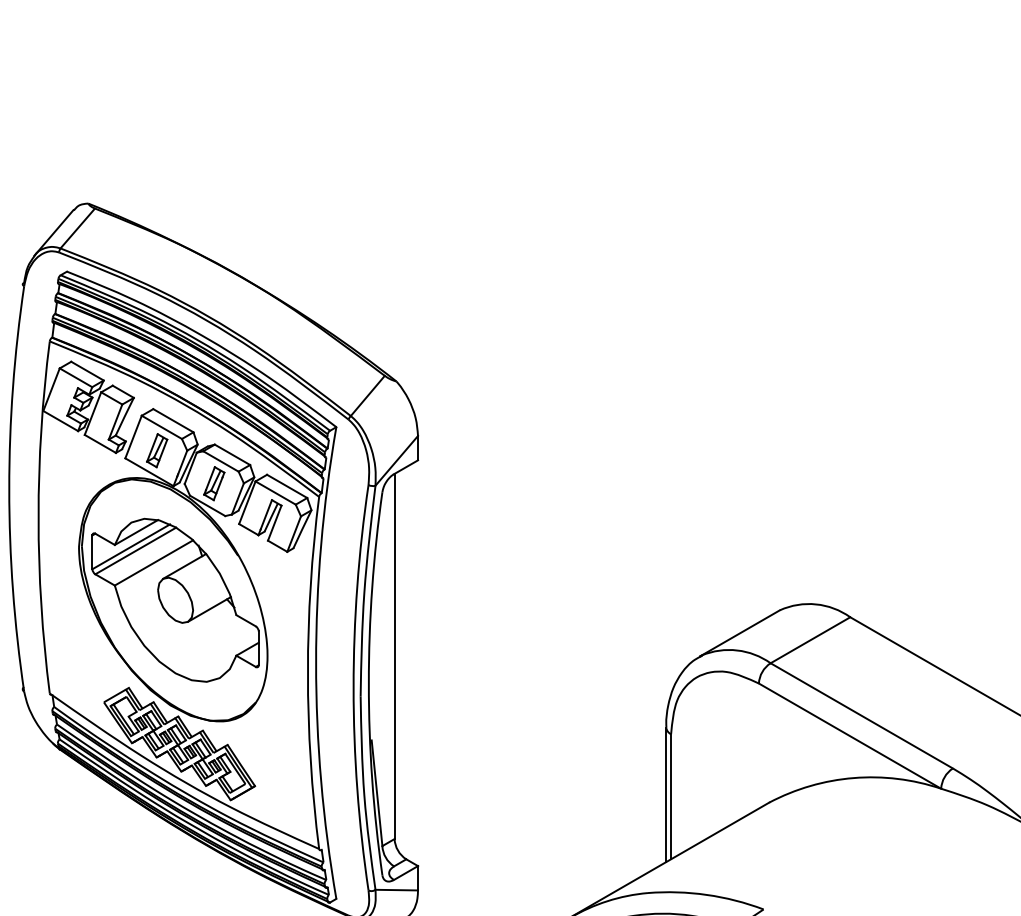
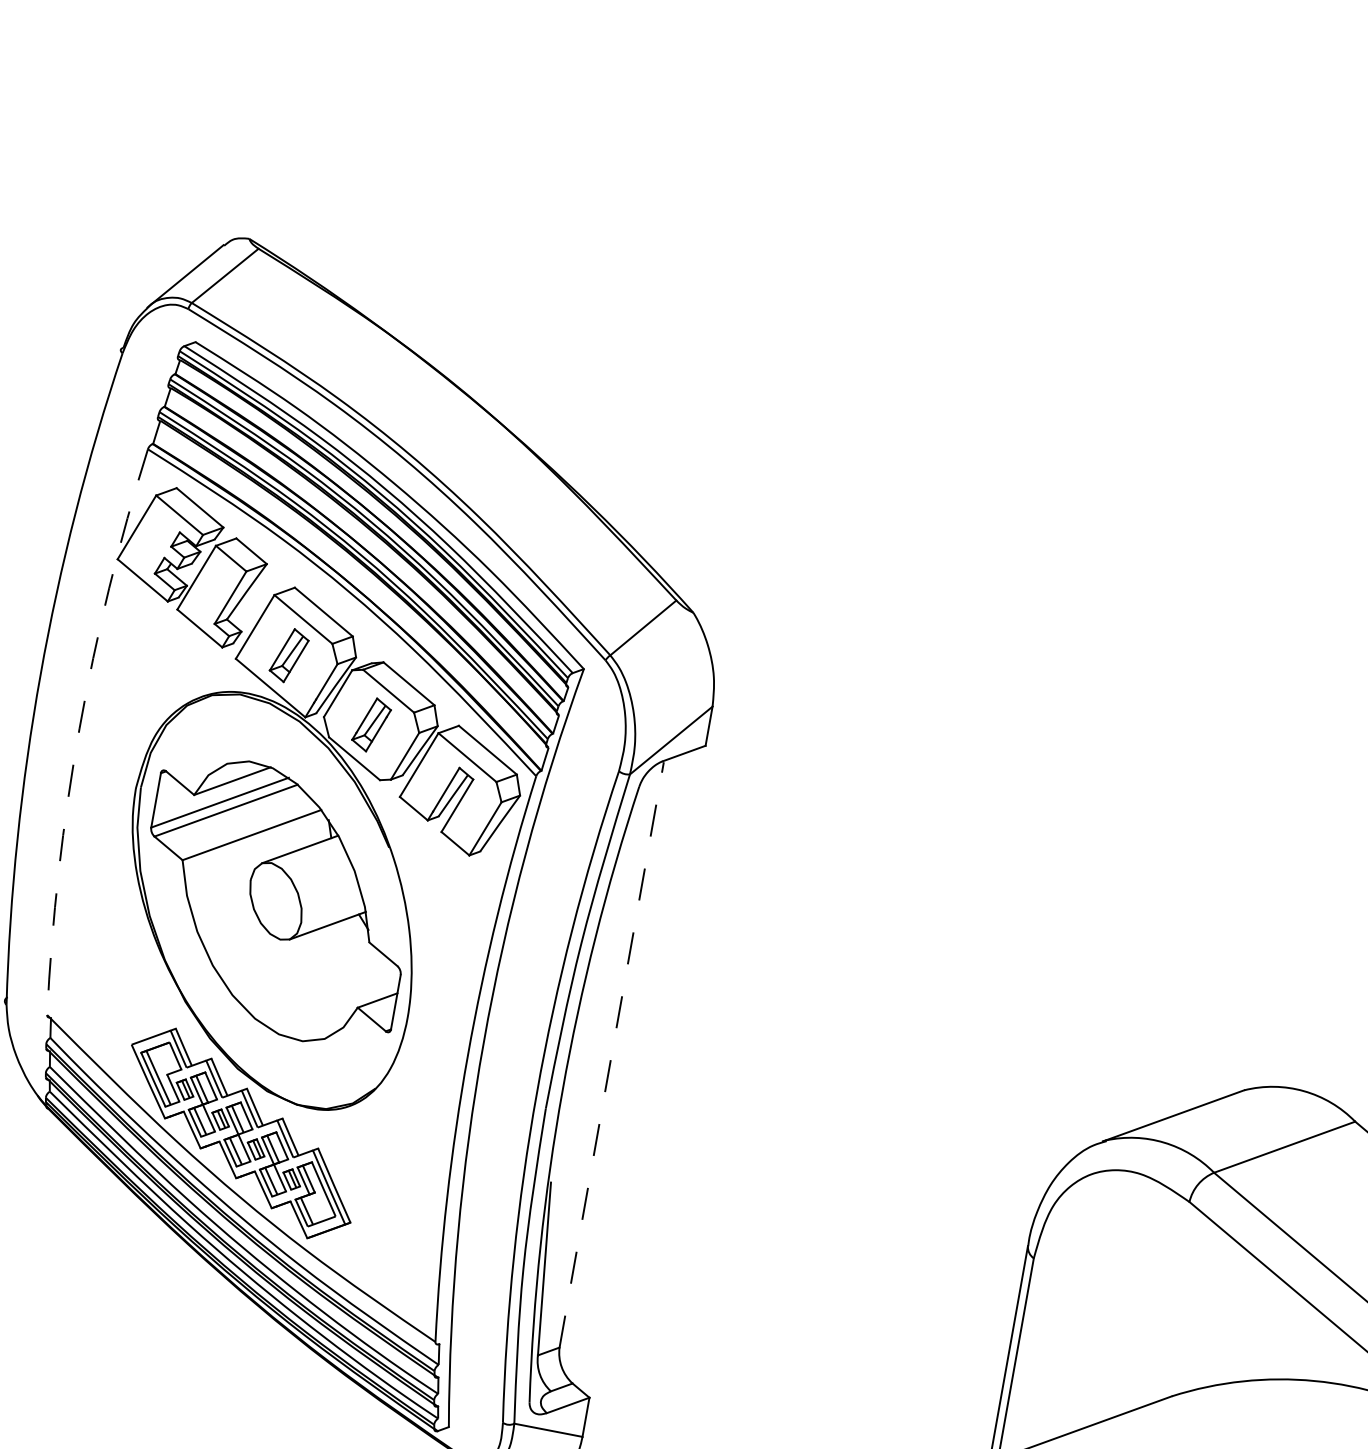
arc: (38, 517) -> (79, 729), solid -> dashed
line: (394, 656) -> (611, 1054), solid -> dashed

